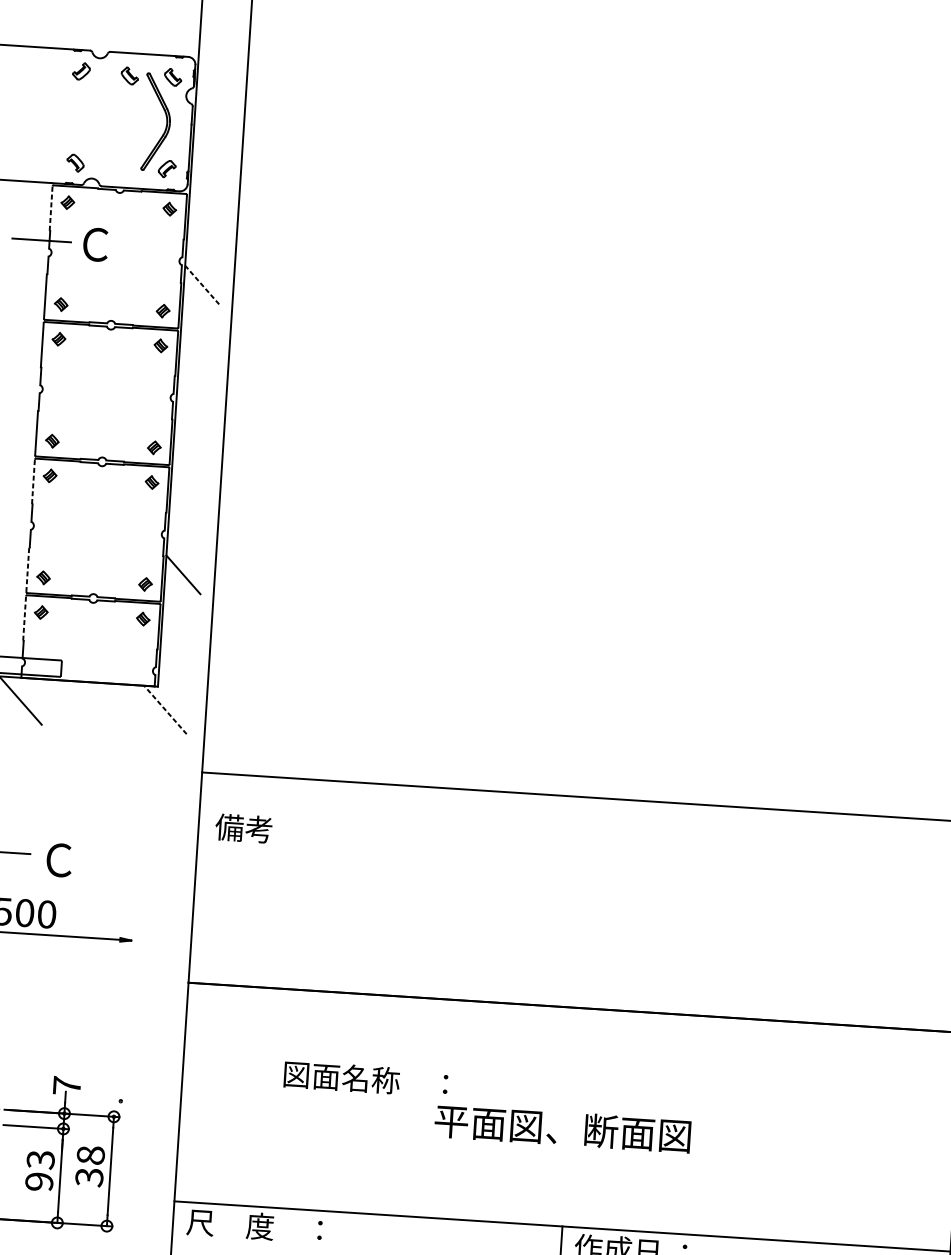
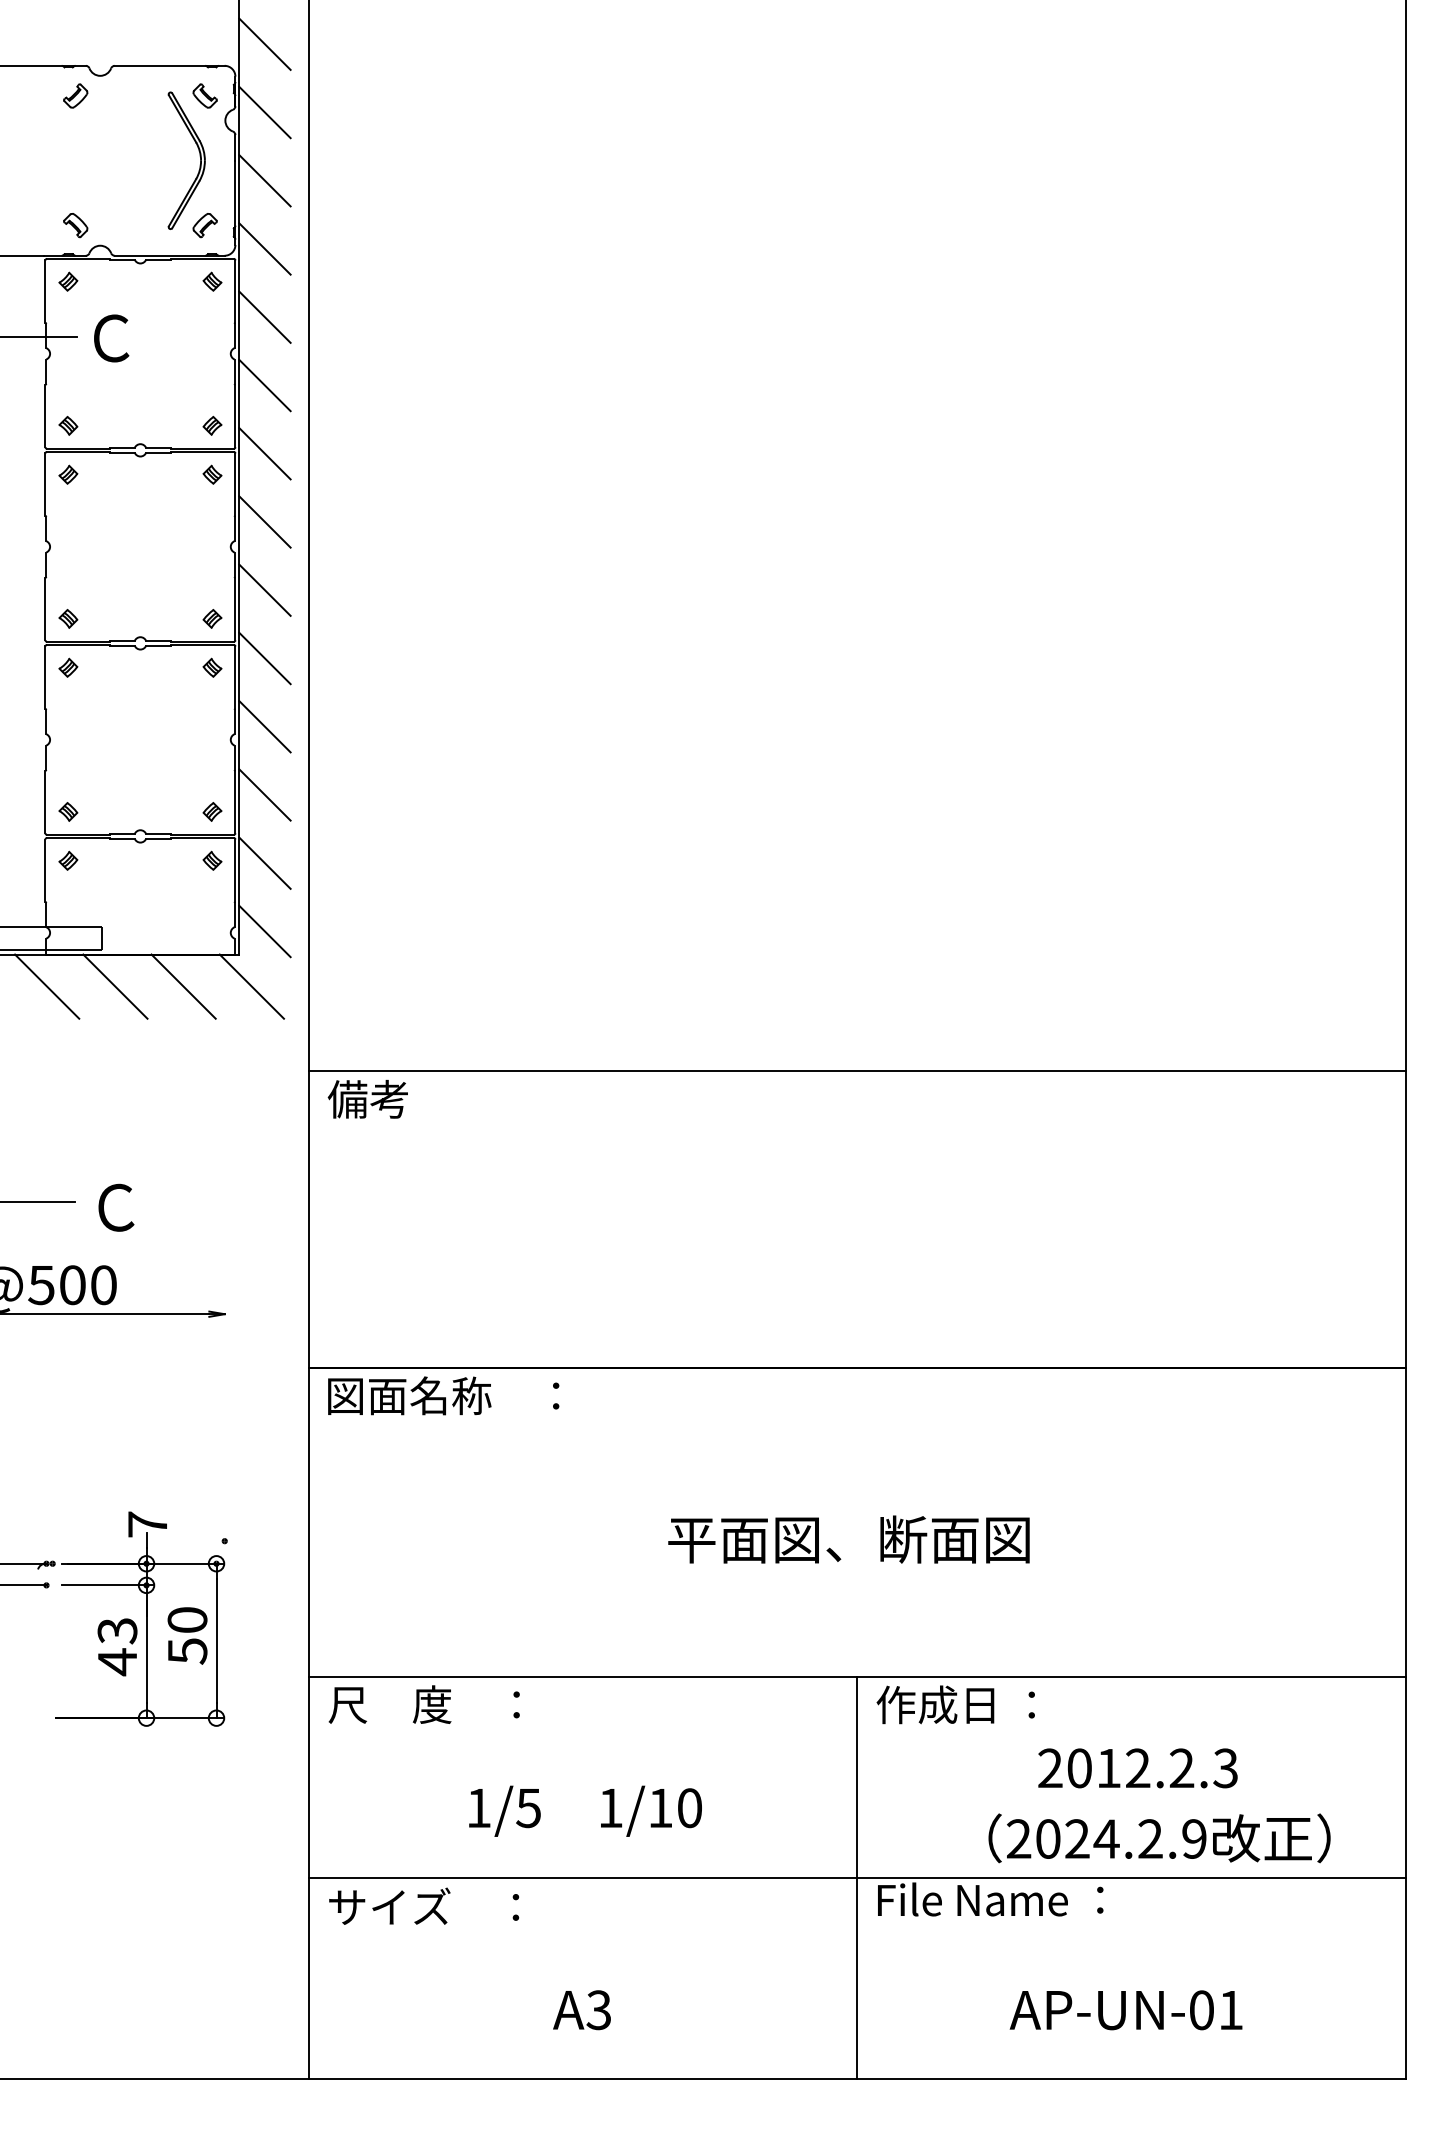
line: (217, 42) -> (264, 43), added
part: (129, 75) -> (143, 97), removed
line: (214, 91) -> (264, 112), added
line: (211, 139) -> (264, 180), added
line: (208, 188) -> (264, 248), added
line: (51, 208) -> (45, 291), dashed -> solid
line: (205, 236) -> (264, 316), added
line: (201, 285) -> (264, 385), dashed -> solid
line: (198, 333) -> (264, 453), added
line: (195, 381) -> (264, 521), added
line: (192, 429) -> (264, 589), added
line: (189, 478) -> (264, 658), added
line: (33, 481) -> (45, 677), dashed -> solid
line: (186, 526) -> (264, 726), added
line: (27, 569) -> (45, 801), dashed -> solid
line: (24, 618) -> (45, 870), dashed -> solid
line: (180, 622) -> (264, 862), added
line: (176, 671) -> (264, 931), added
line: (68, 703) -> (115, 986), added
line: (117, 706) -> (183, 986), added
line: (165, 709) -> (251, 986), dashed -> solid
text: (243, 828) -> (367, 1099), moved
text: (365, 1078) -> (443, 1395), moved
text: (90, 1166) -> (187, 1635), 38 -> 50
text: (39, 1182) -> (117, 1662), 93 -> 43

